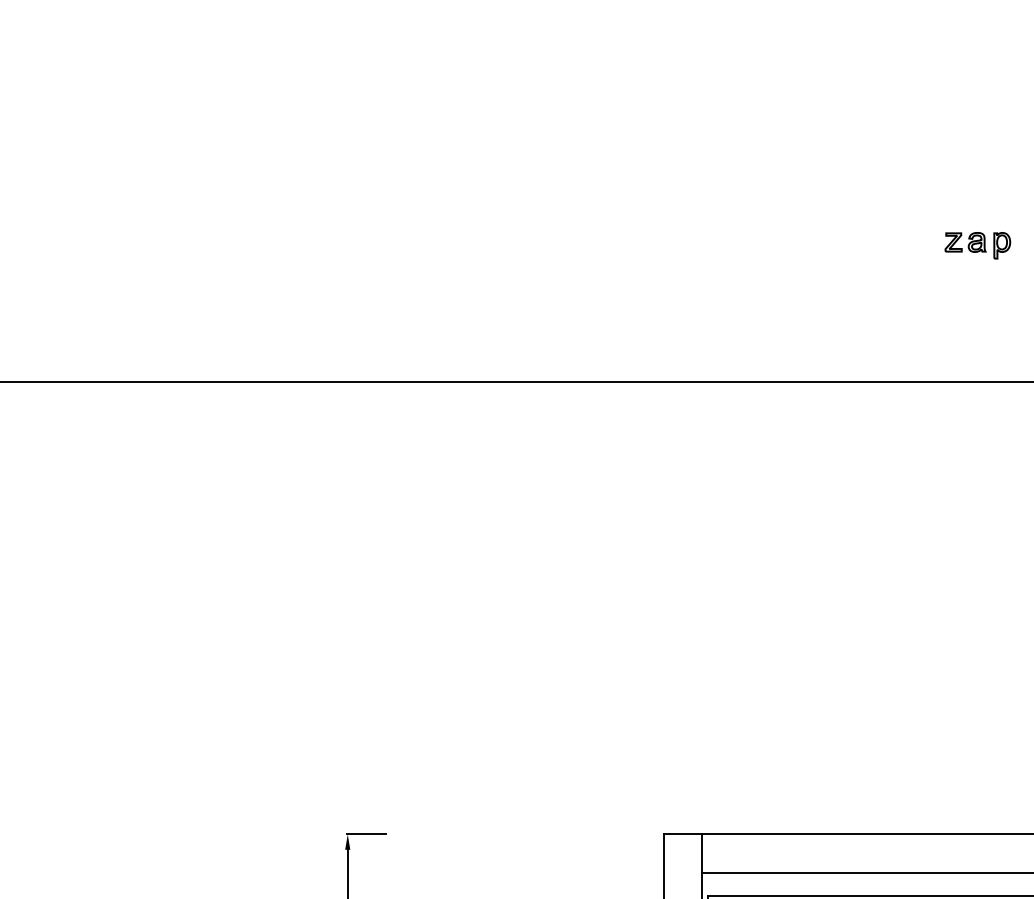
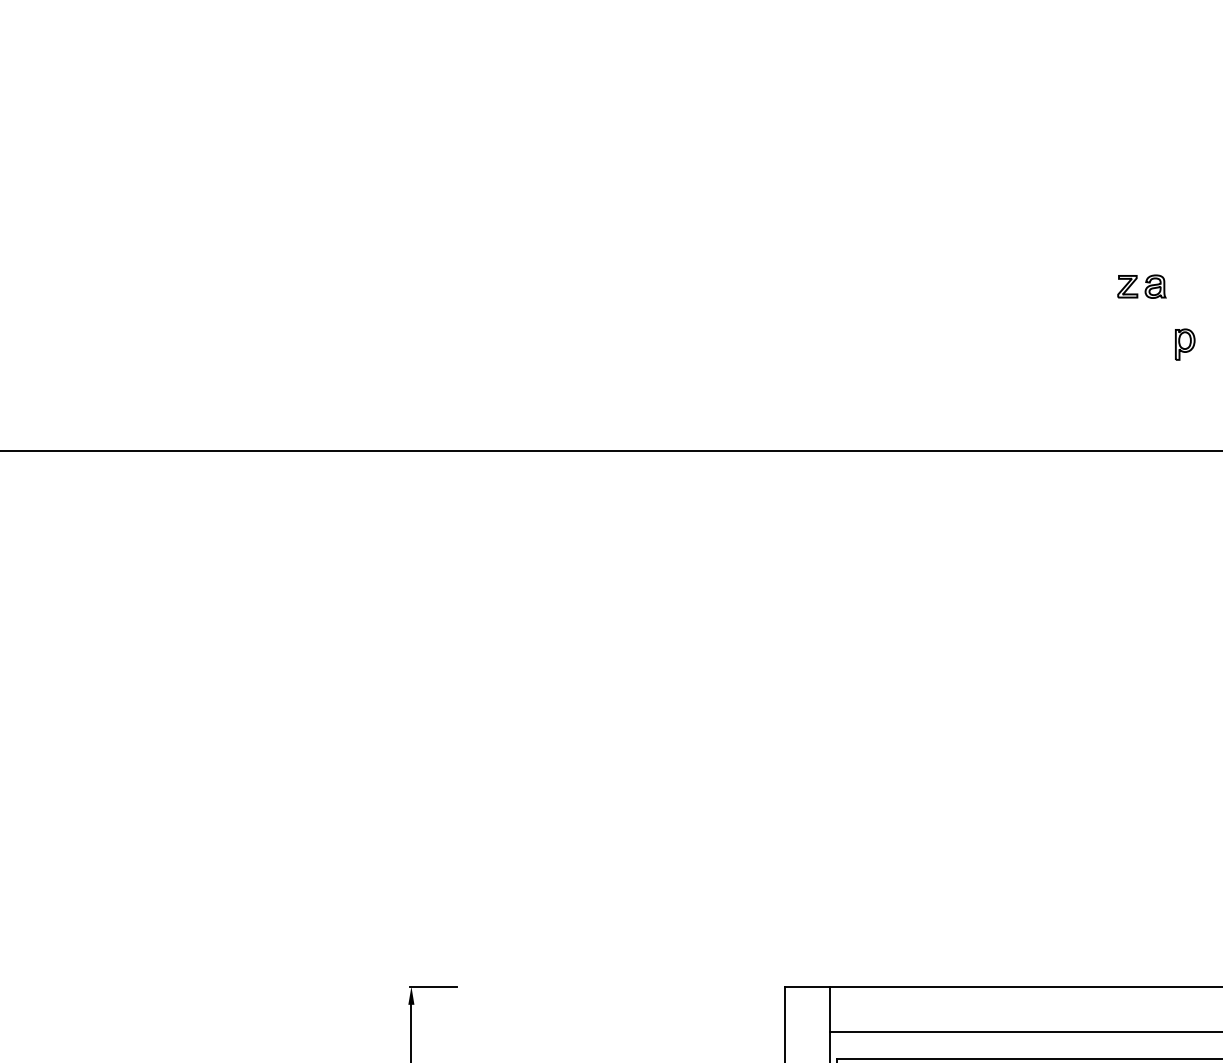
part: (1002, 245) -> (1185, 344), moved

